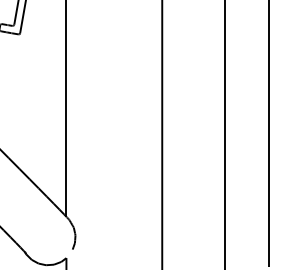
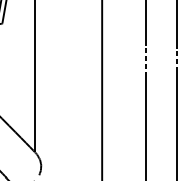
line: (269, 79) -> (177, 55), solid -> dashed
line: (225, 81) -> (146, 57), solid -> dashed

